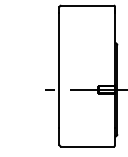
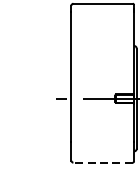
line: (87, 146) -> (103, 162), solid -> dashed

